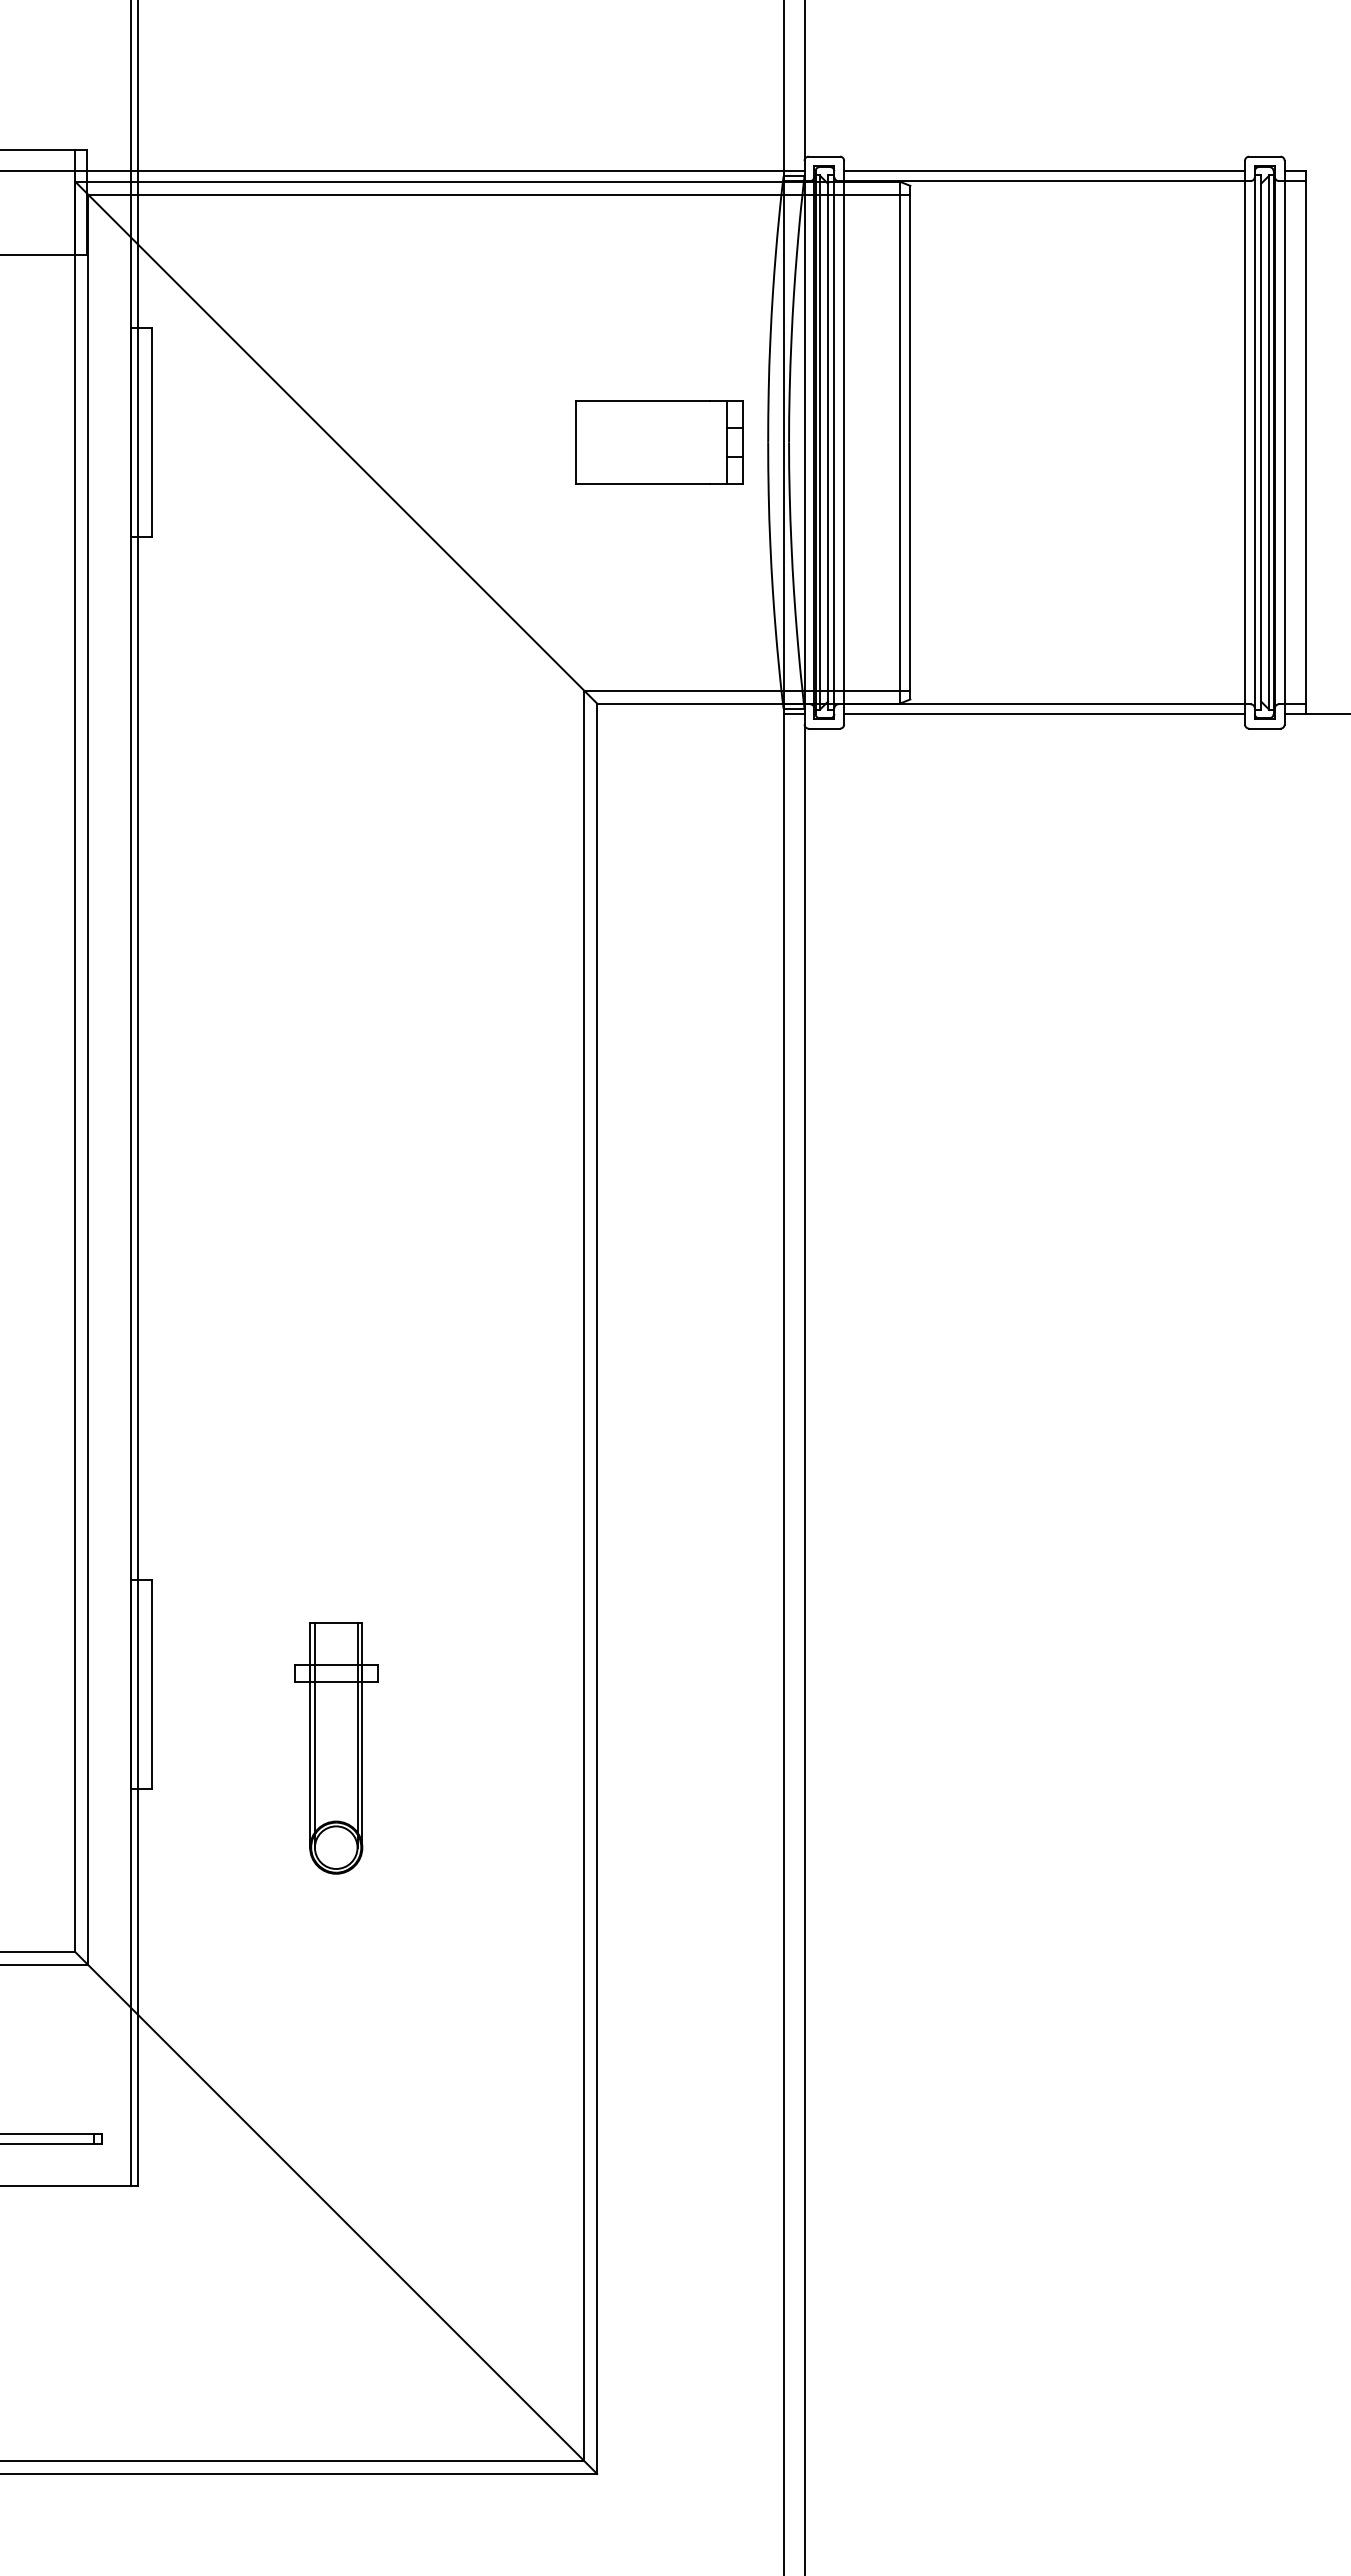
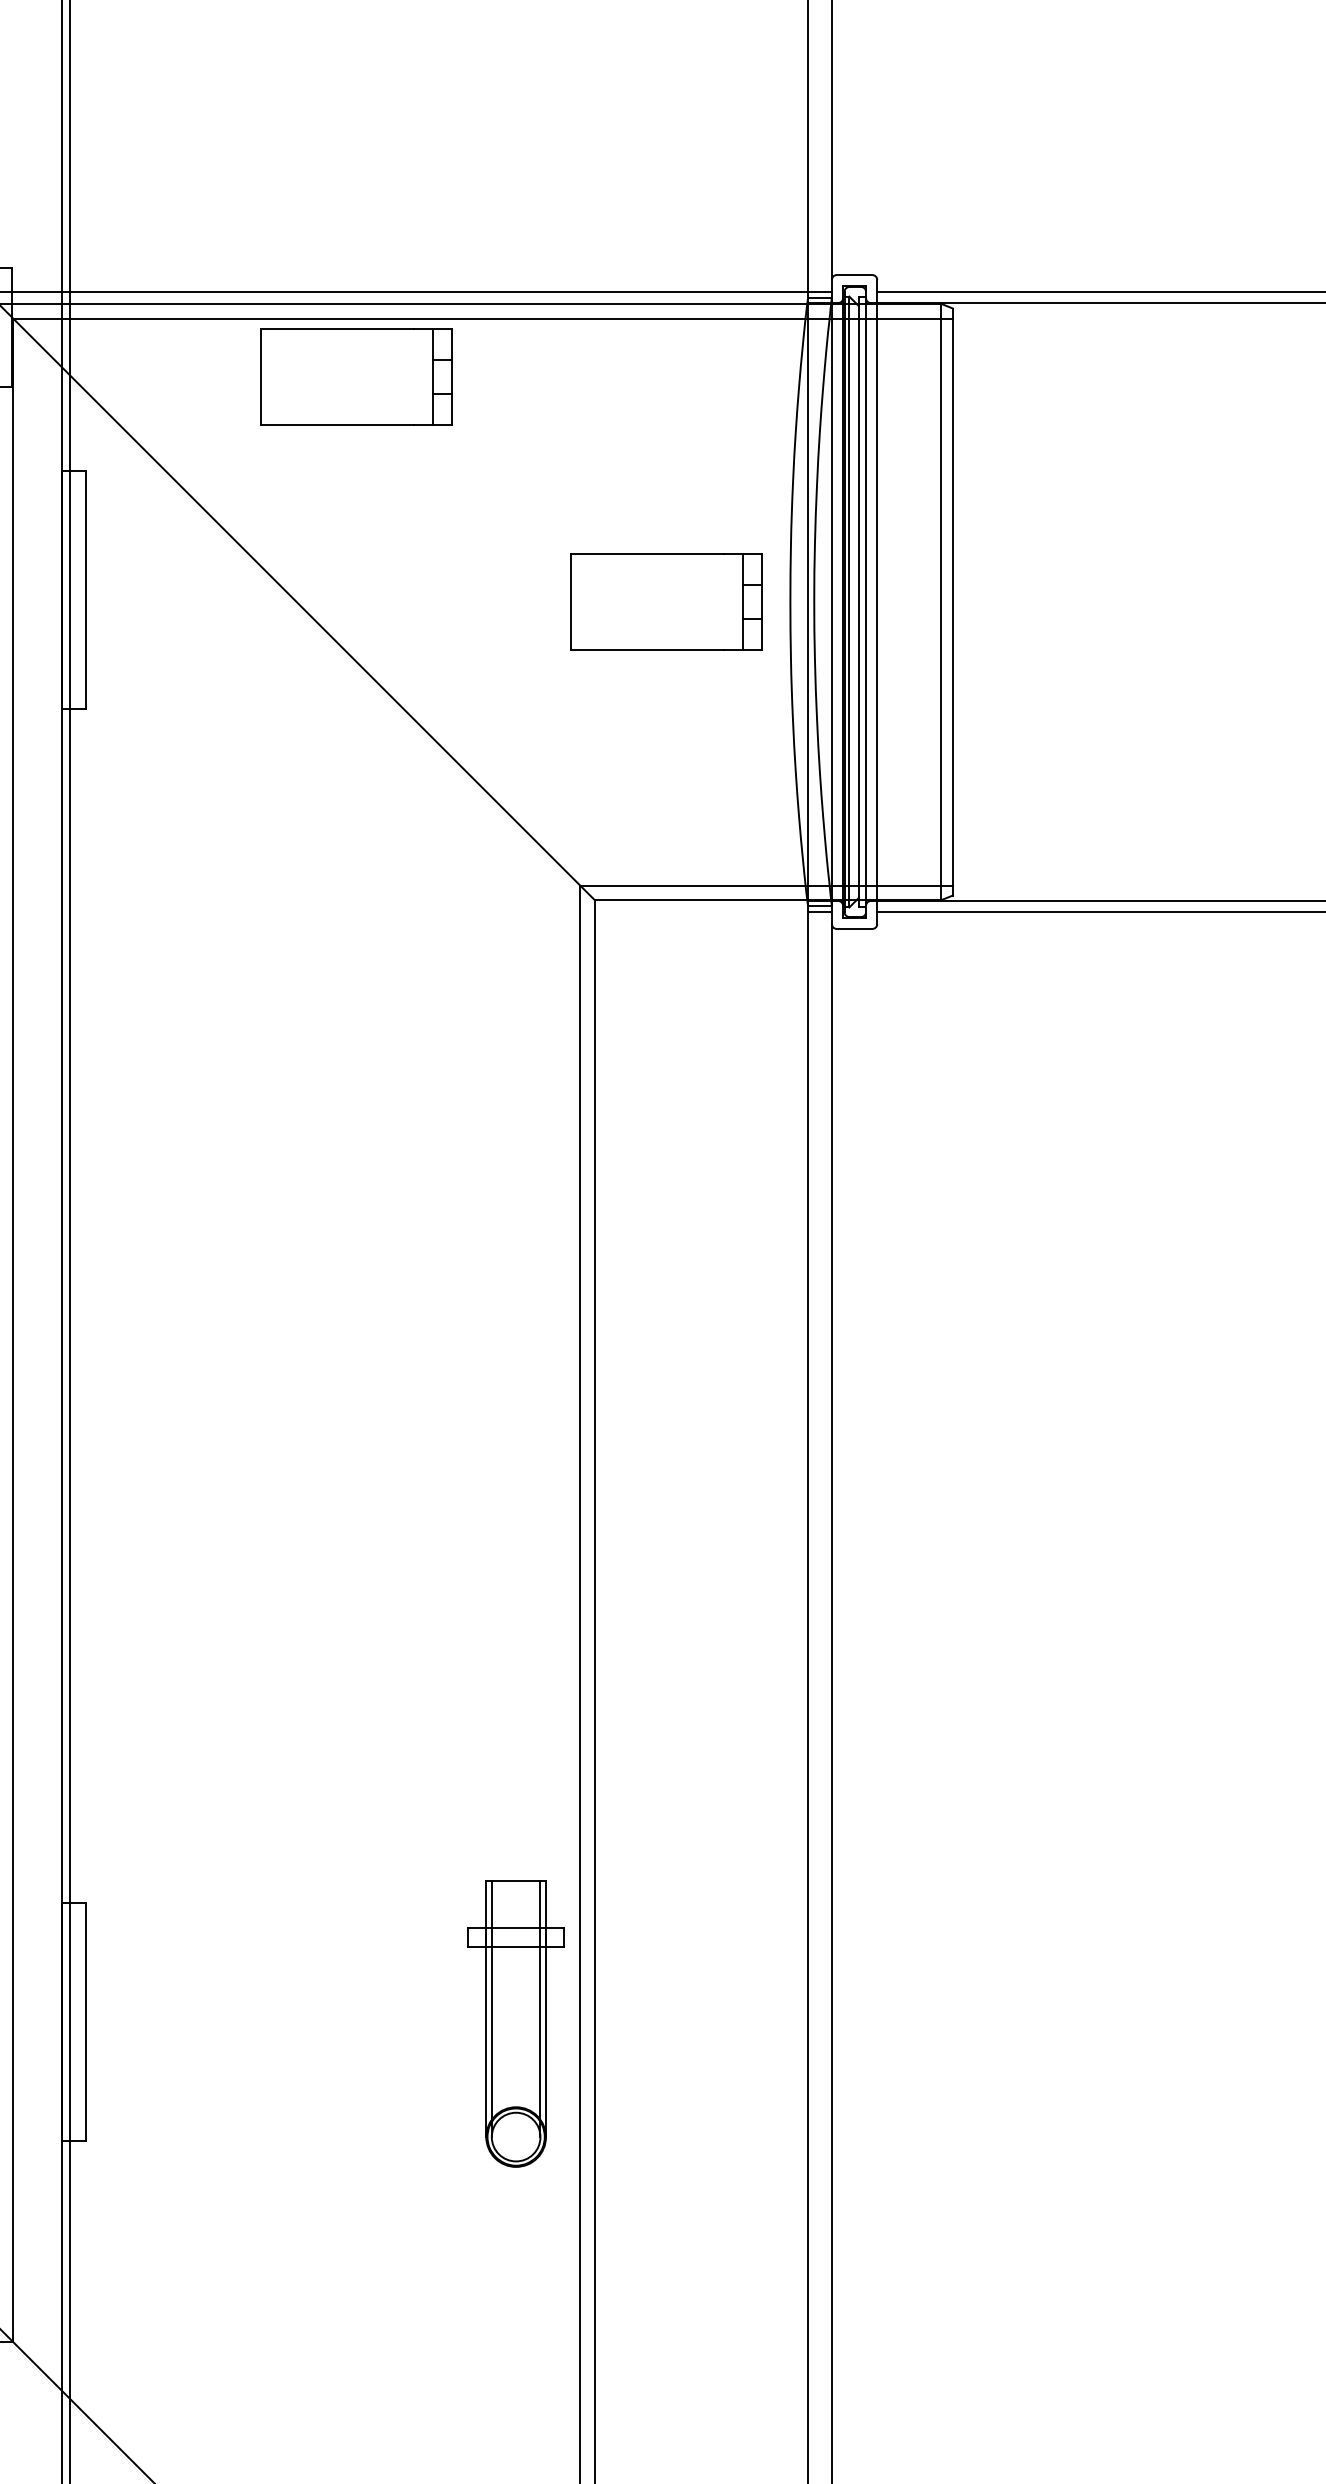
part: (388, 245) -> (356, 376), added
part: (336, 1748) -> (516, 2023), moved

